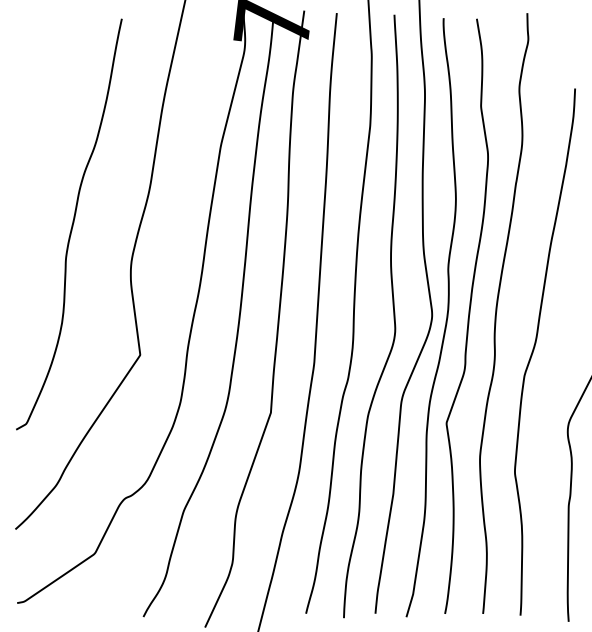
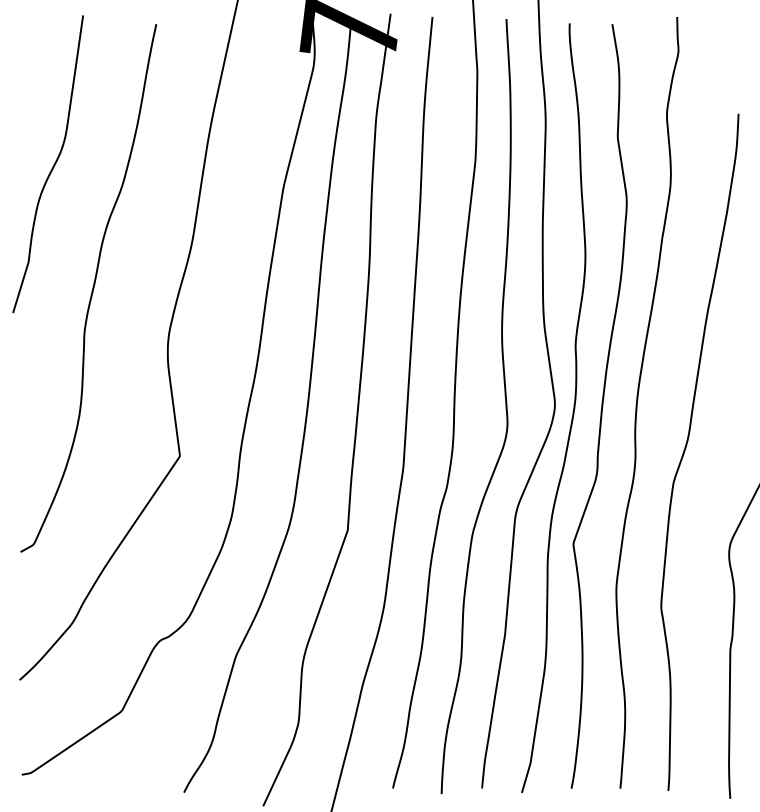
curve: (41, 128) -> (53, 165), added

